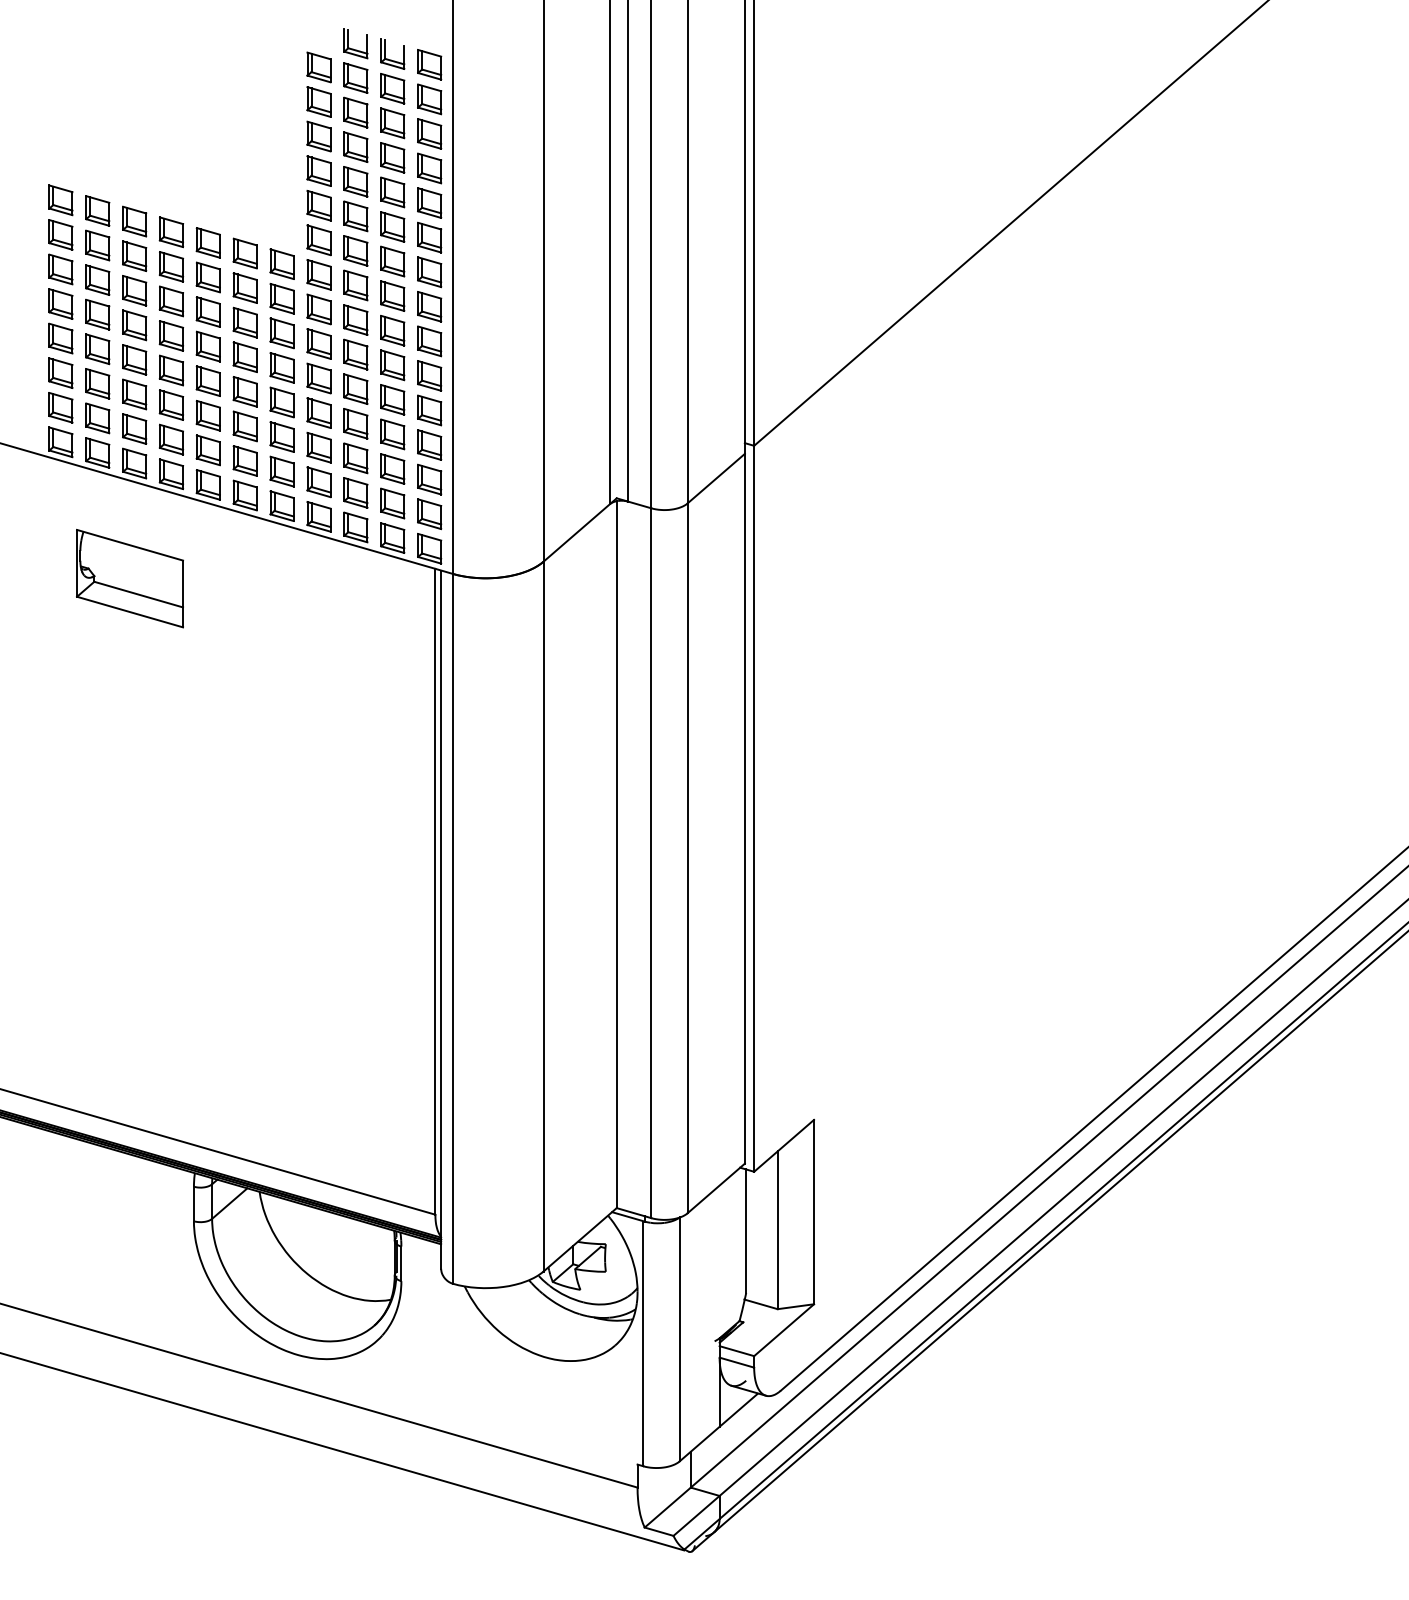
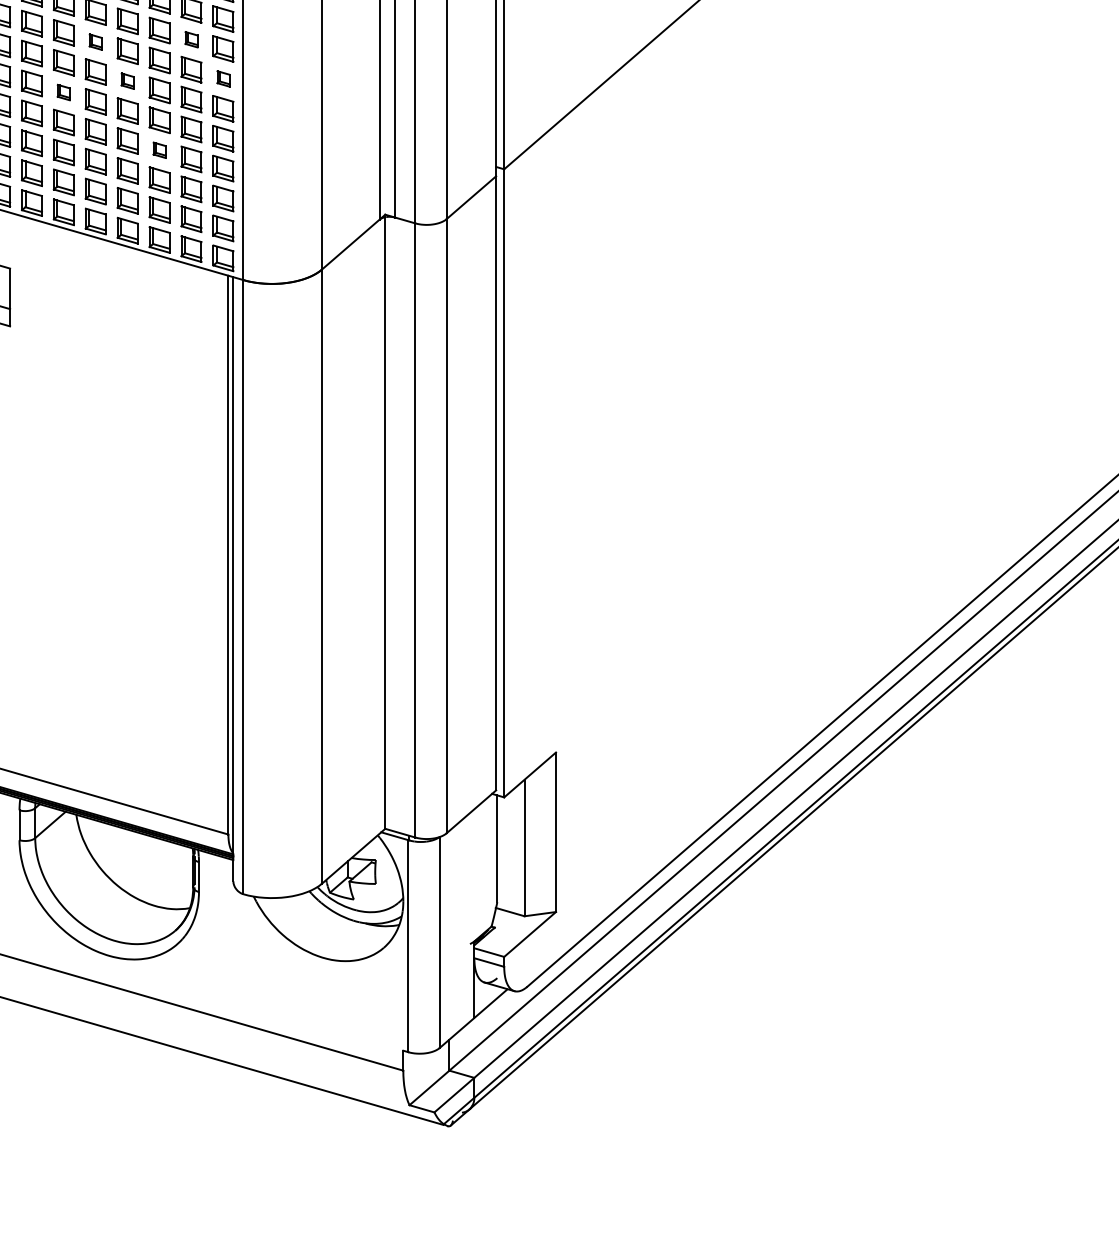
part: (392, 295) -> (191, 39), size x0.6
part: (281, 298) -> (95, 41), size x0.6
part: (429, 341) -> (223, 79), size x0.6
part: (318, 343) -> (127, 80), size x0.6
part: (244, 356) -> (63, 92), size x0.6
part: (355, 423) -> (159, 149), size x0.6

